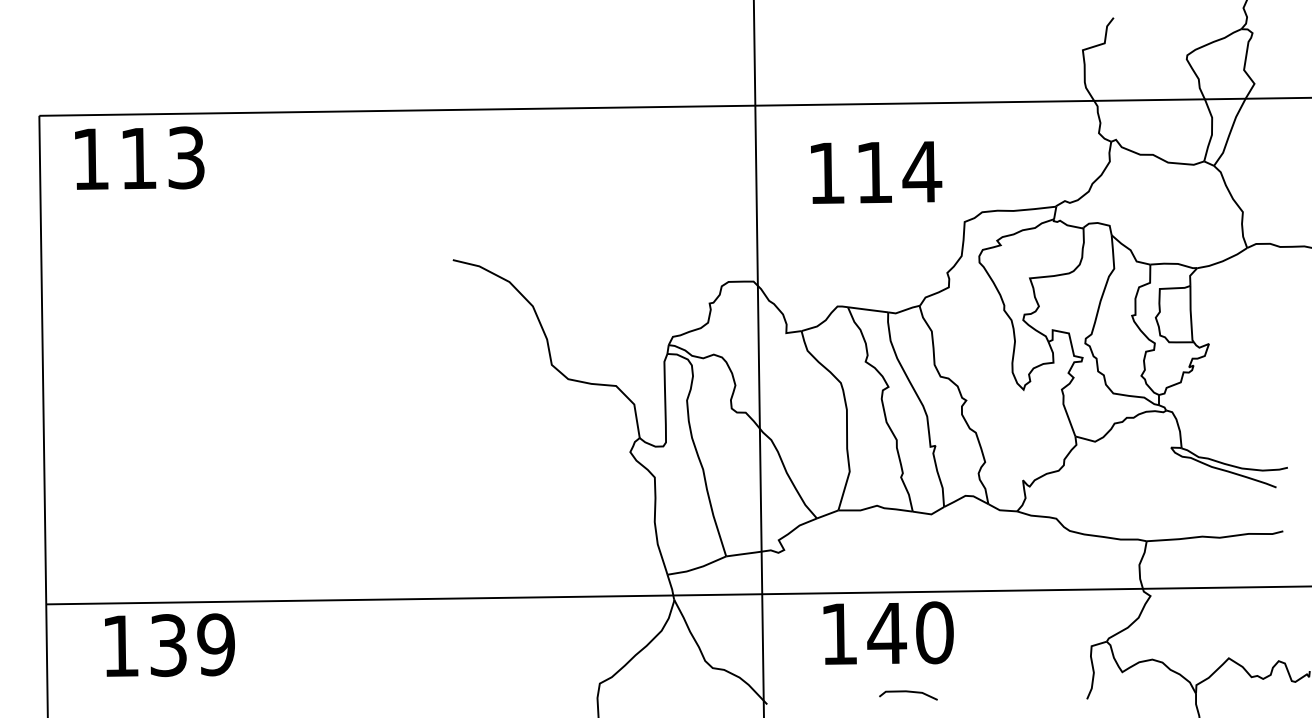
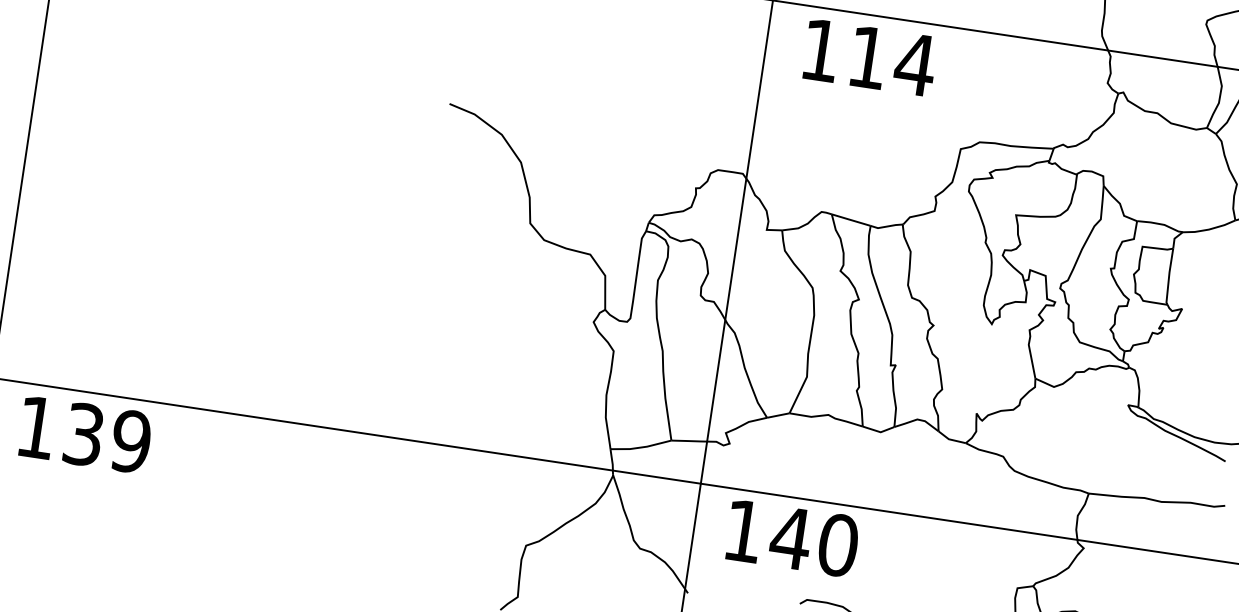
text: (876, 172) -> (870, 57), moved
text: (888, 632) -> (792, 537), moved
text: (169, 645) -> (84, 434), moved

